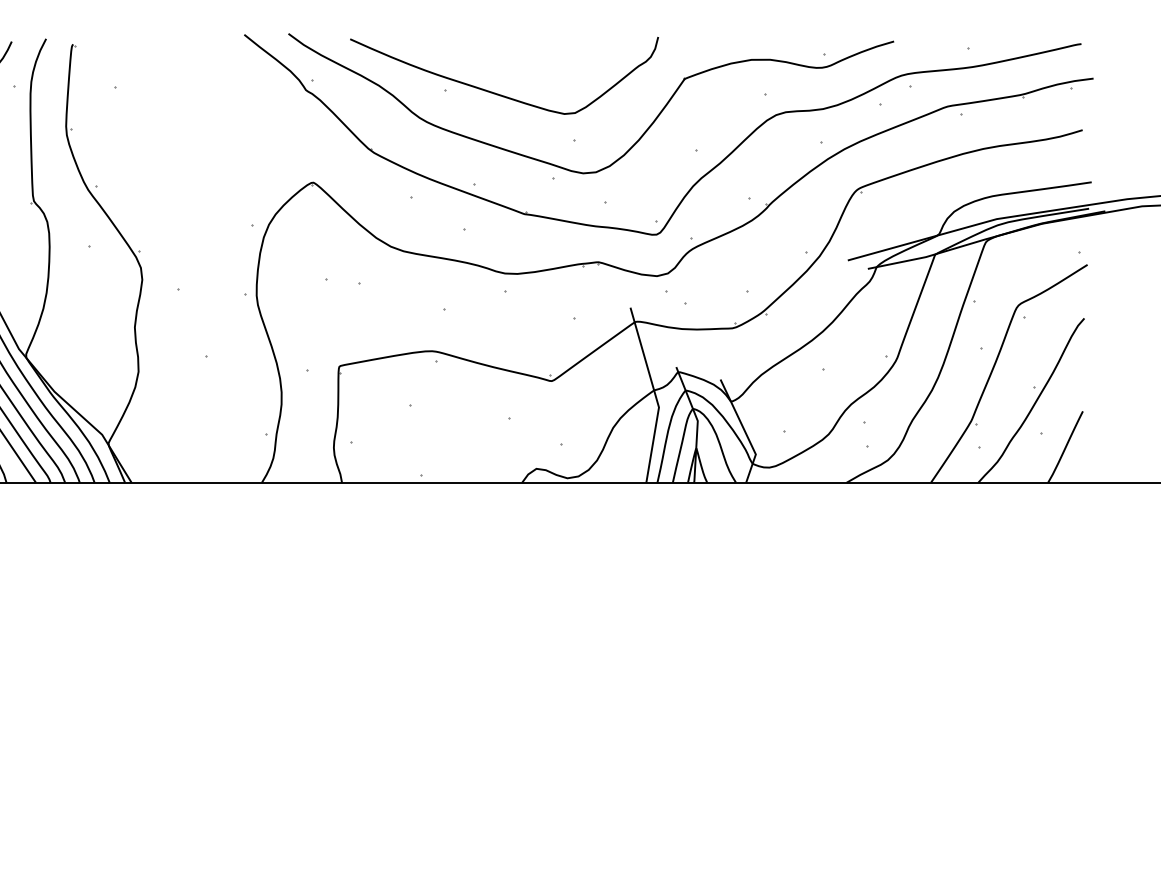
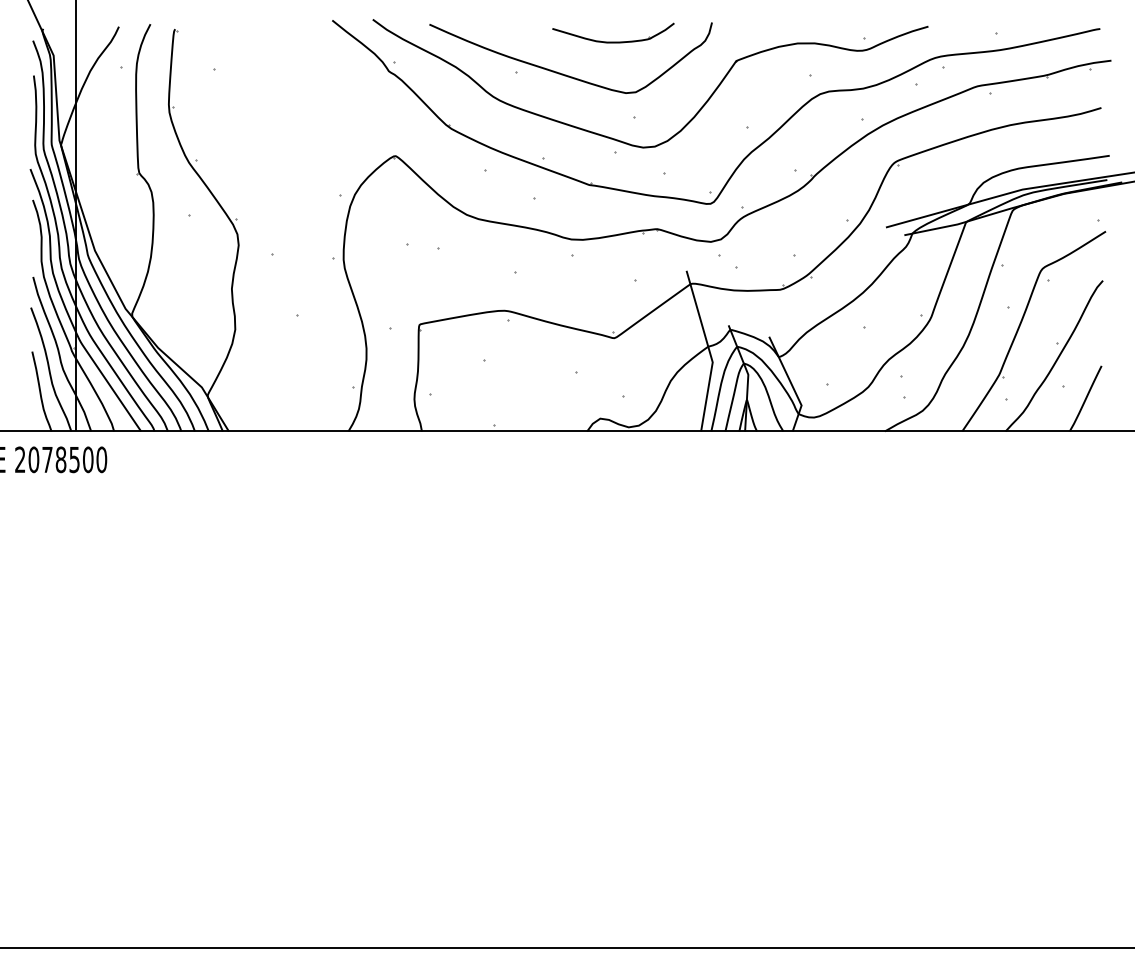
part: (550, 57) -> (613, 41), added

